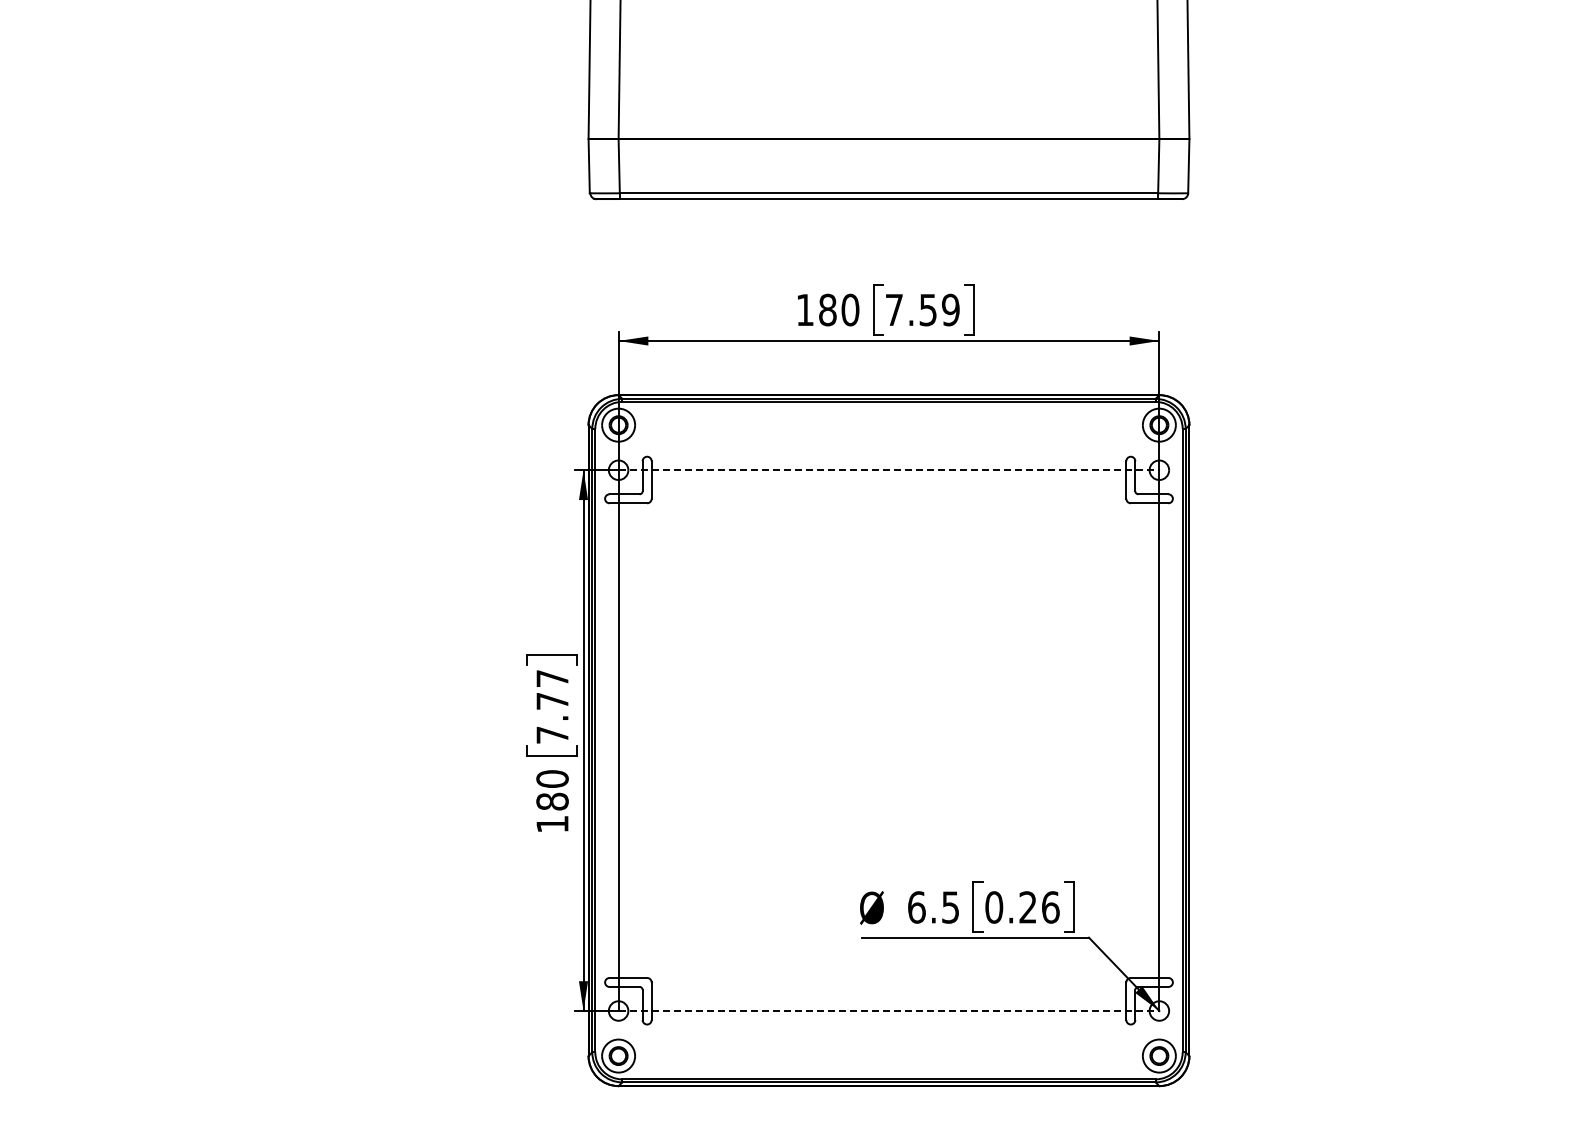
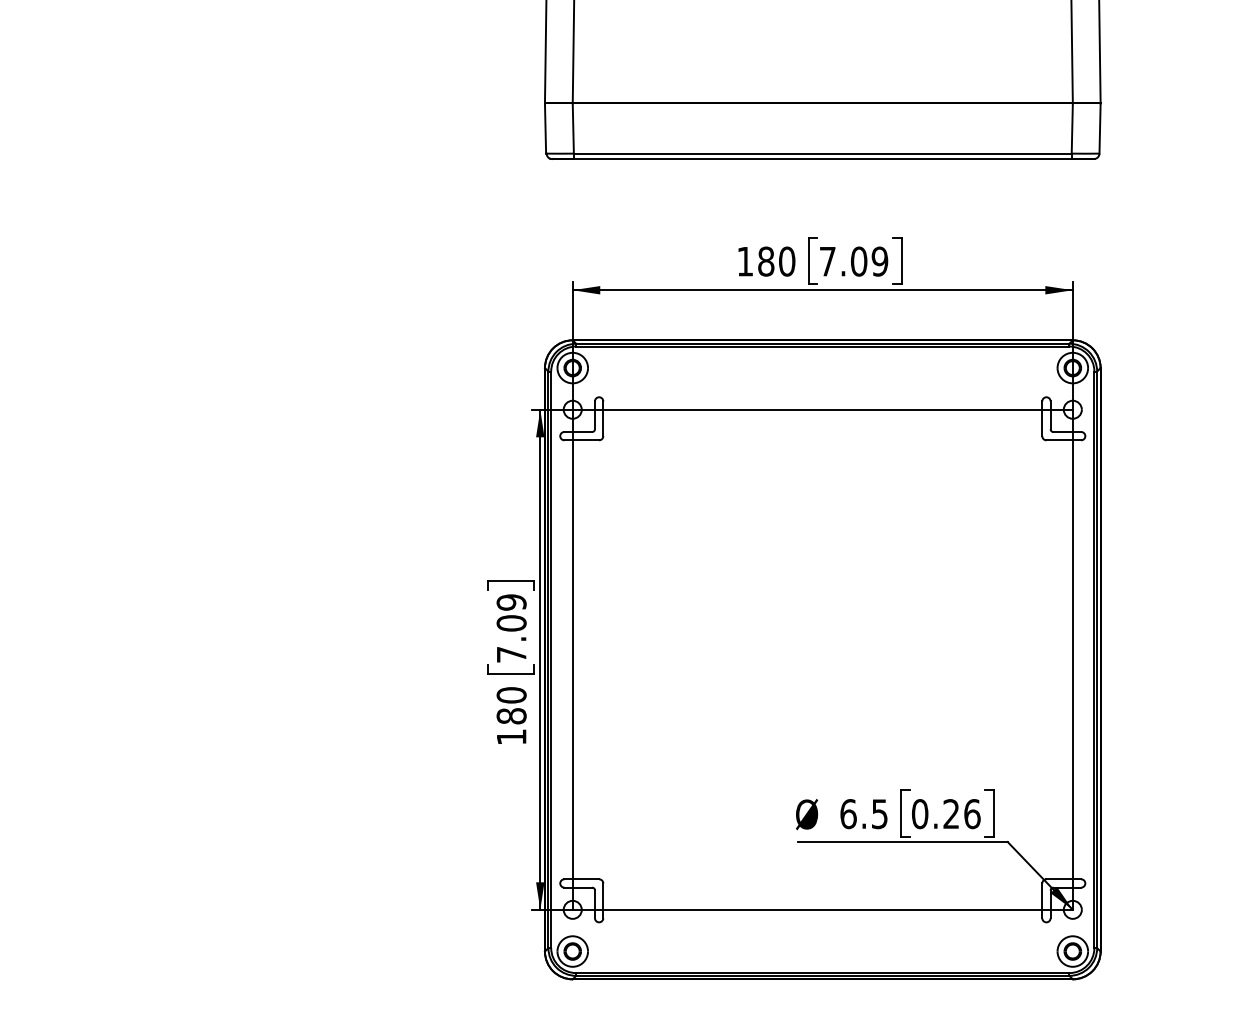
text: (928, 309) -> (859, 261), 7.59 -> 7.09
line: (889, 470) -> (823, 409), dashed -> solid
text: (552, 689) -> (511, 612), 7.77 -> 7.09
line: (889, 1011) -> (823, 910), dashed -> solid

